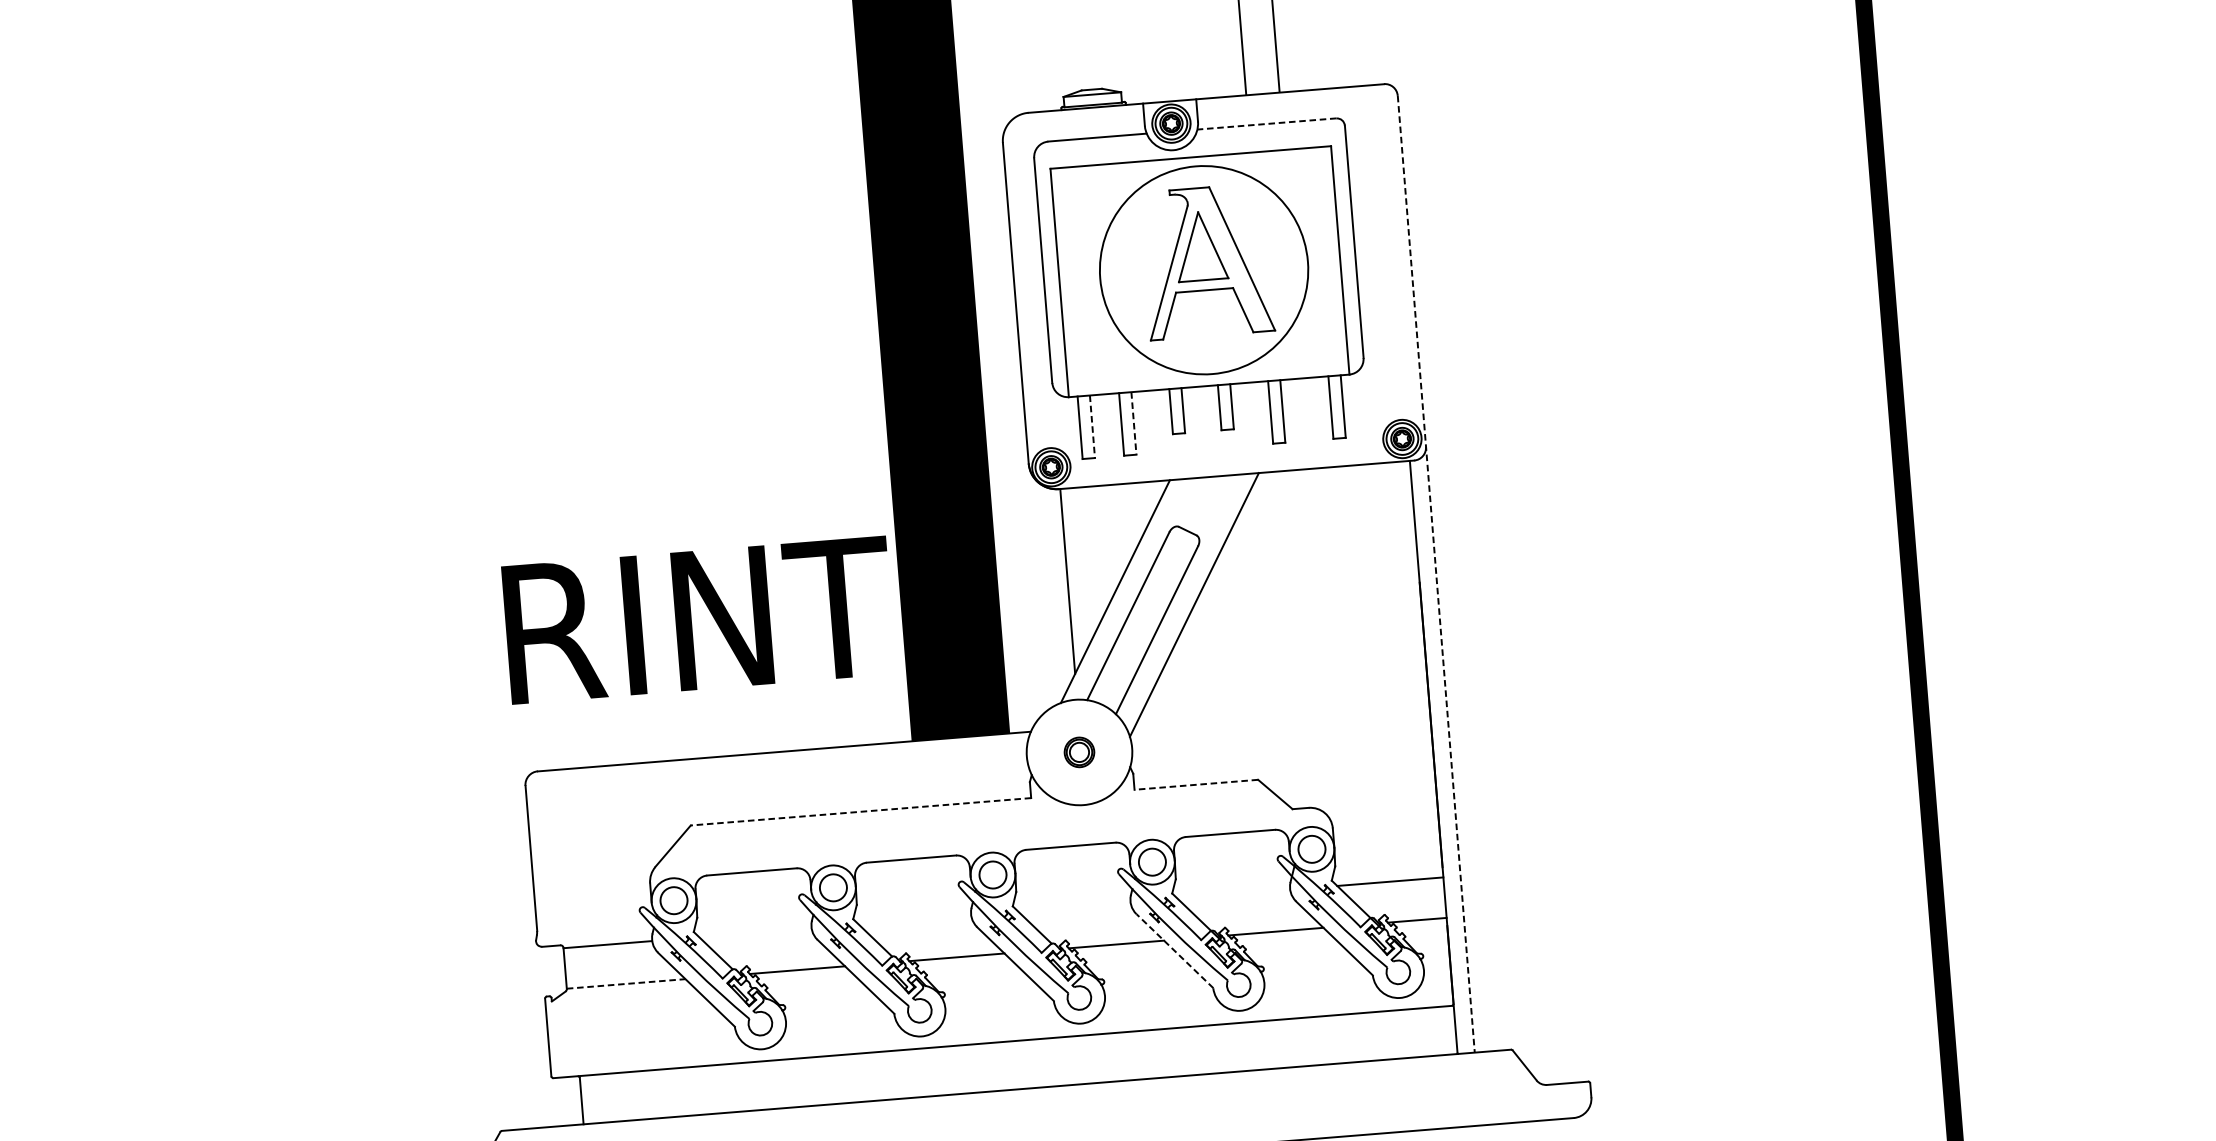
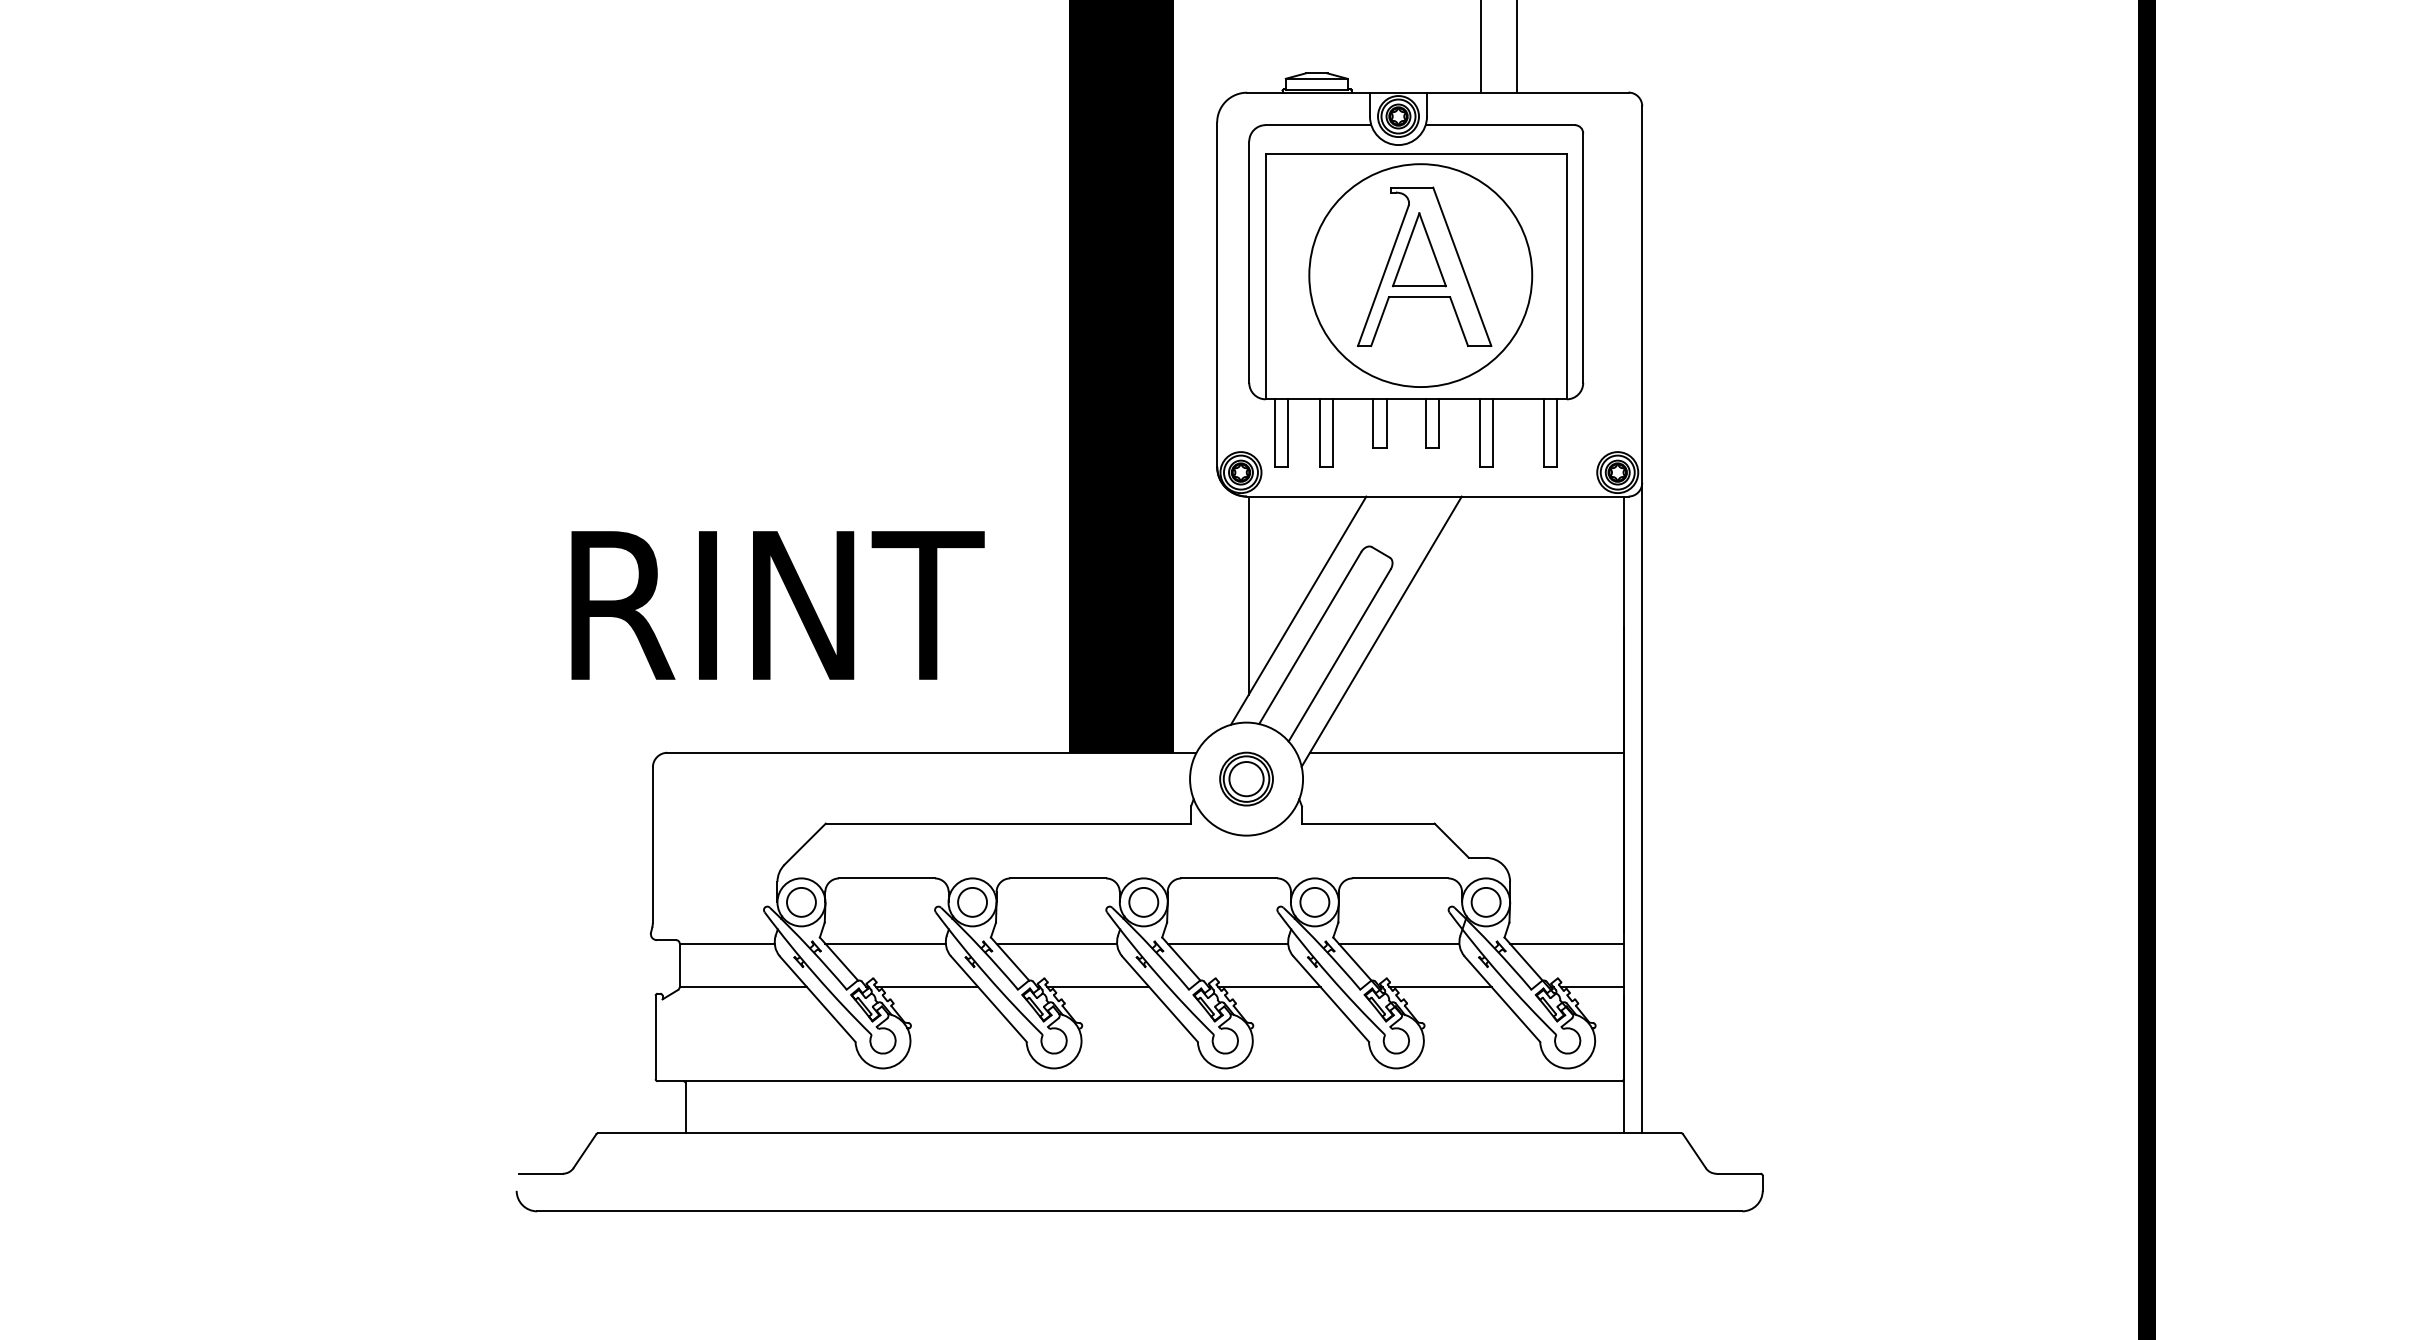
line: (1267, 124) -> (1500, 125), dashed -> solid
line: (1133, 423) -> (1332, 432), dashed -> solid
line: (1092, 426) -> (1288, 432), dashed -> solid
line: (1436, 574) -> (1642, 620), dashed -> solid
text: (698, 620) -> (777, 605), moved
line: (1282, 711) -> (1466, 752), added
part: (1079, 751) -> (1246, 778), size x1.67
line: (1195, 784) -> (1367, 823), dashed -> solid
line: (861, 811) -> (1008, 823), dashed -> solid
line: (1233, 894) -> (1398, 943), added
line: (1074, 907) -> (1227, 943), added
line: (914, 919) -> (1056, 943), added
line: (755, 932) -> (885, 943), added
line: (1174, 950) -> (1330, 998), dashed -> solid
line: (626, 984) -> (743, 987), dashed -> solid

